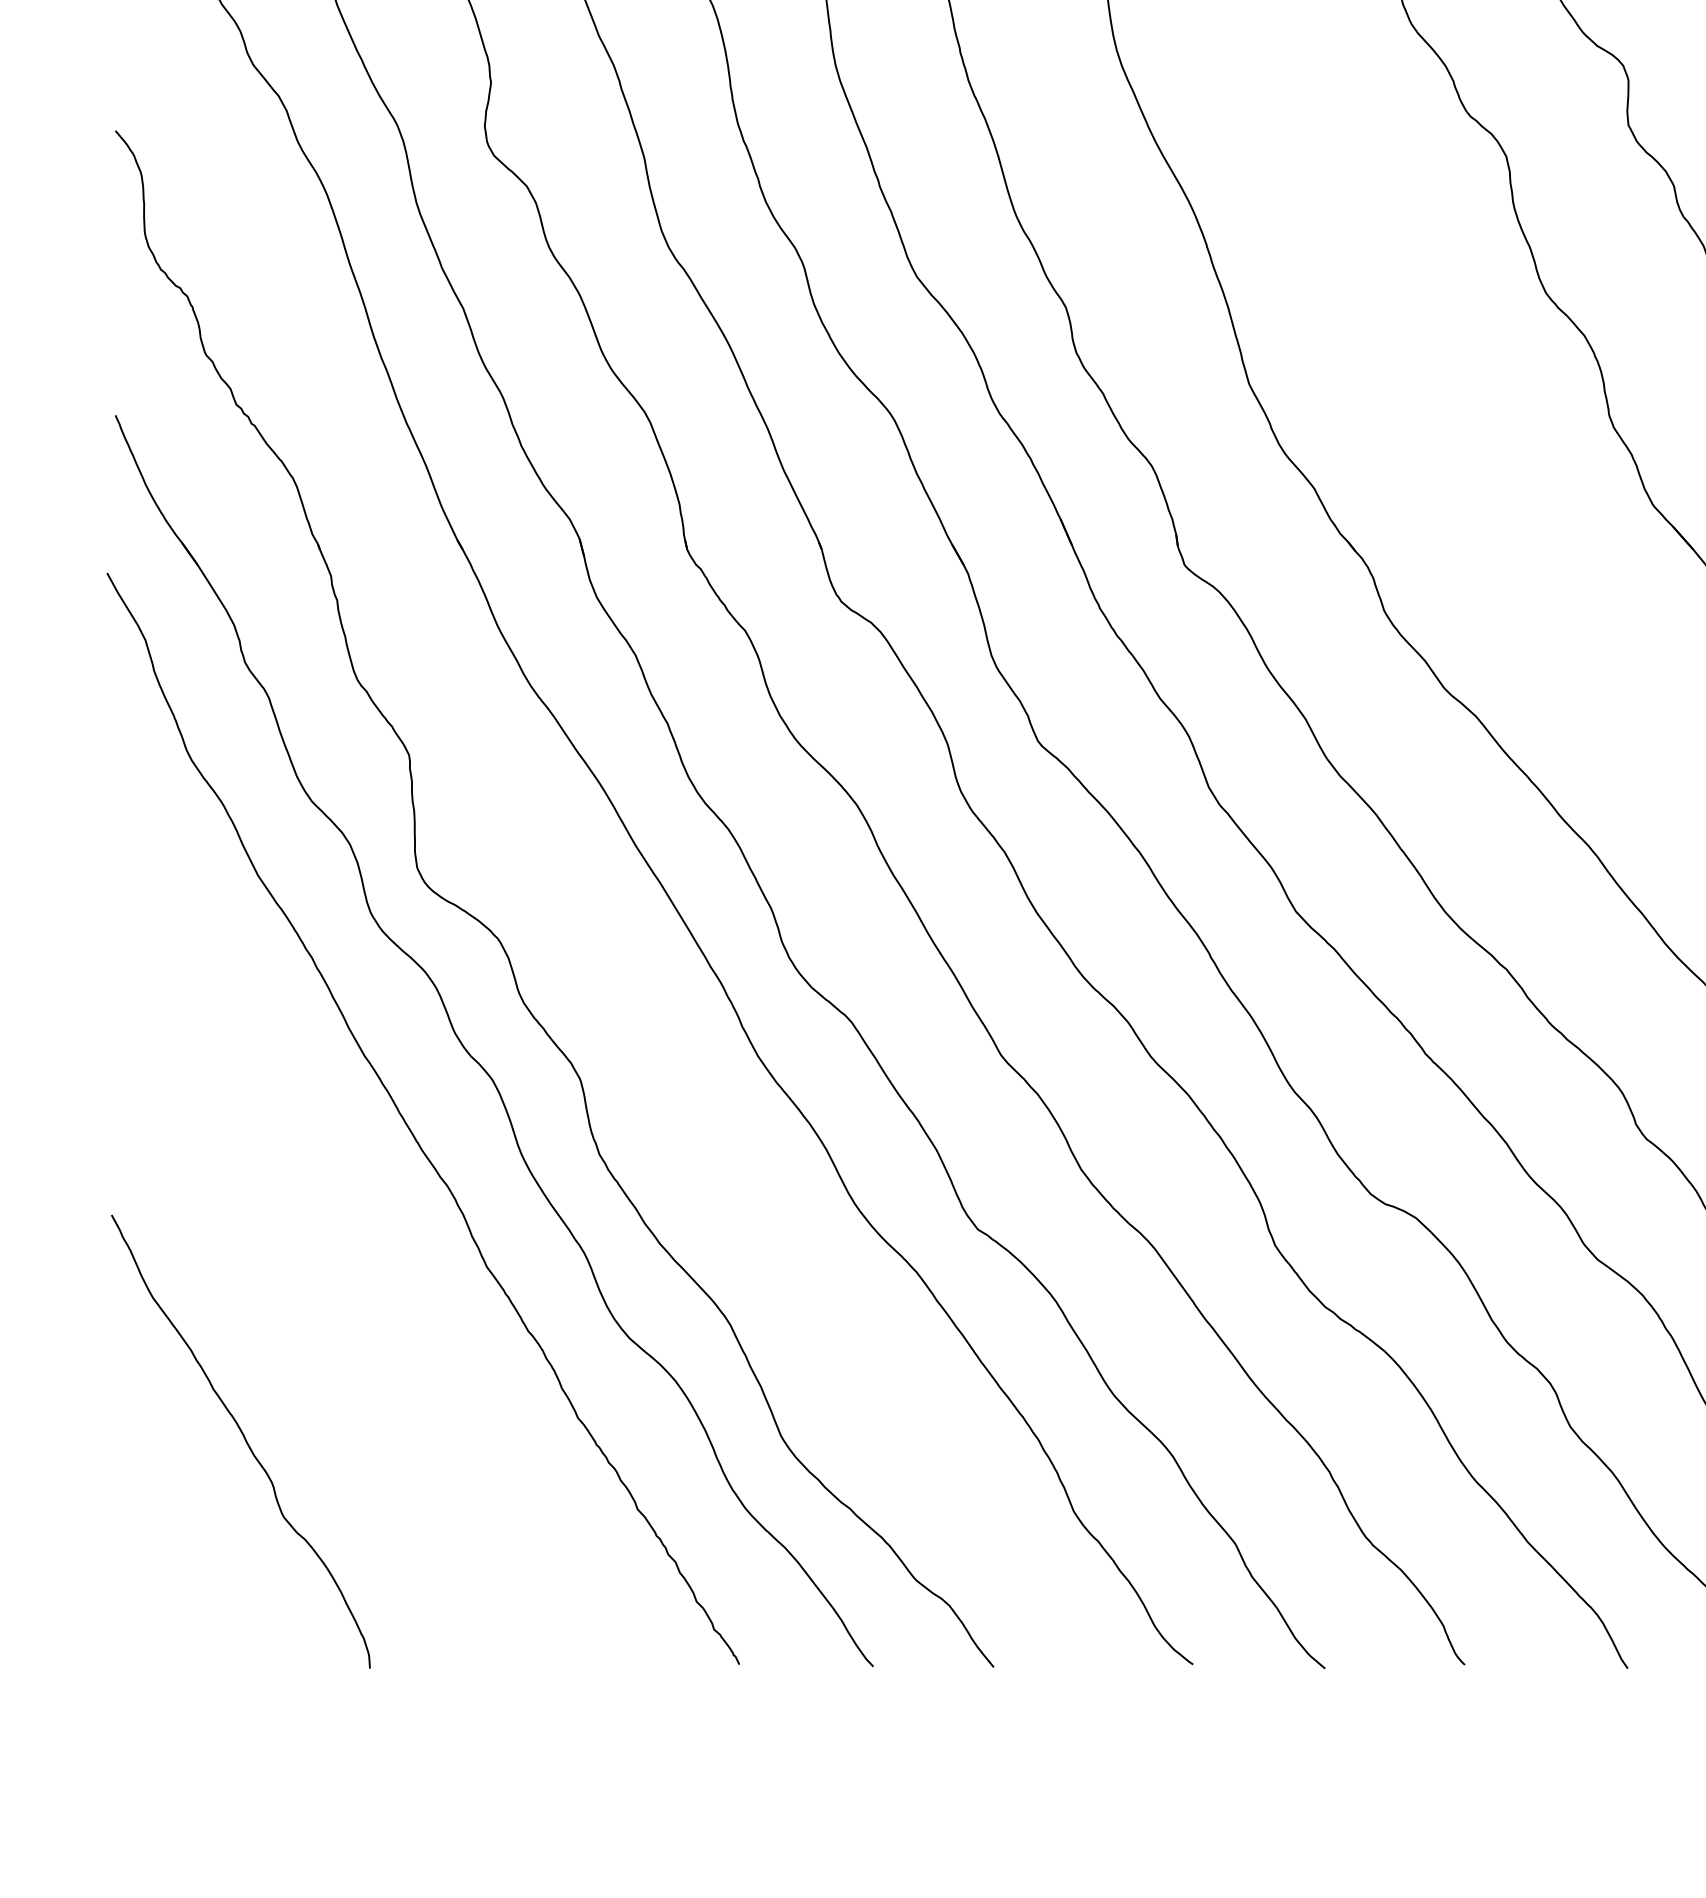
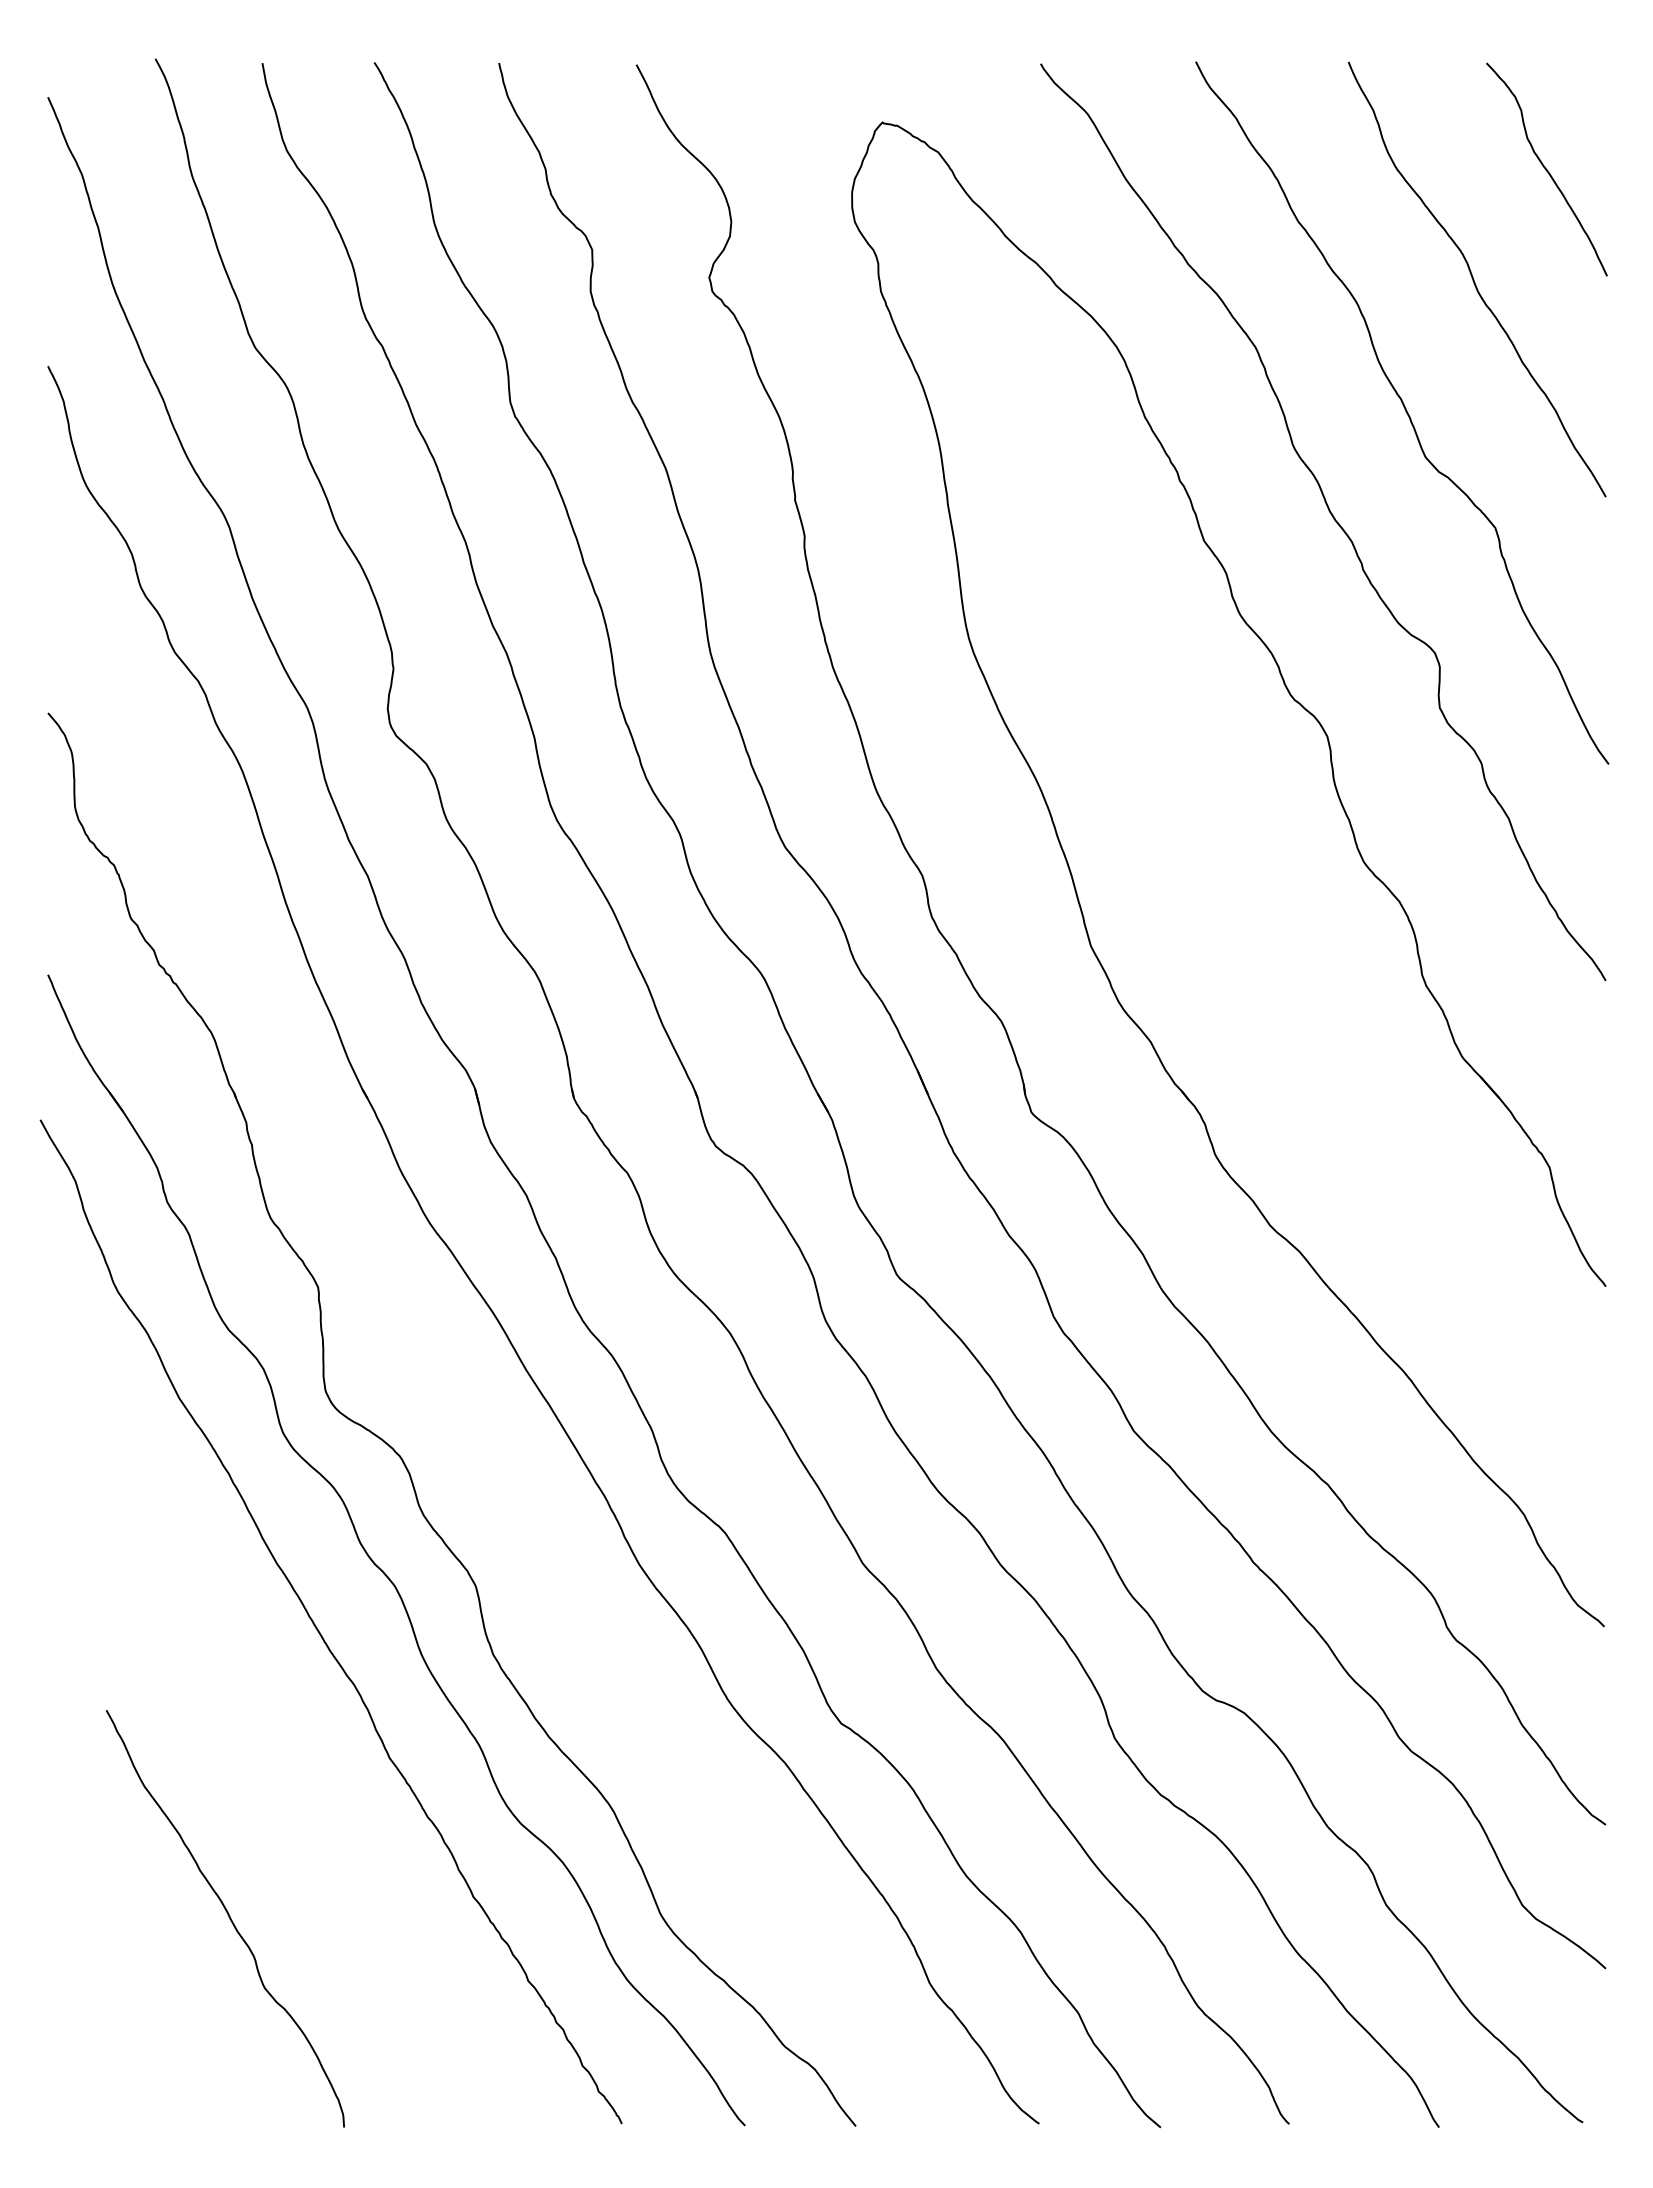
curve: (244, 1440) -> (228, 1917), moved

